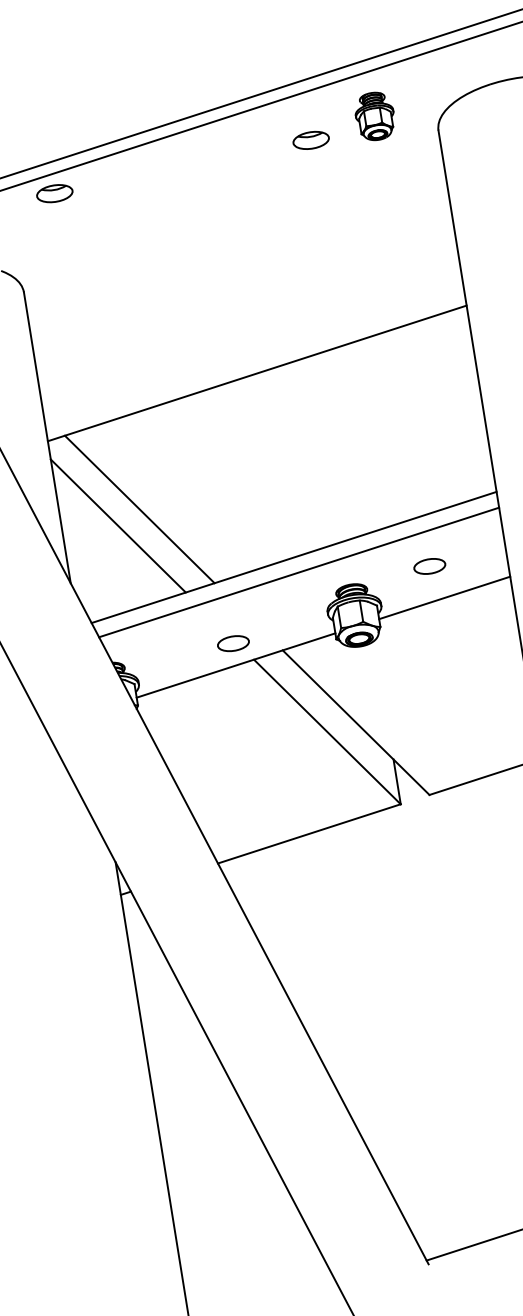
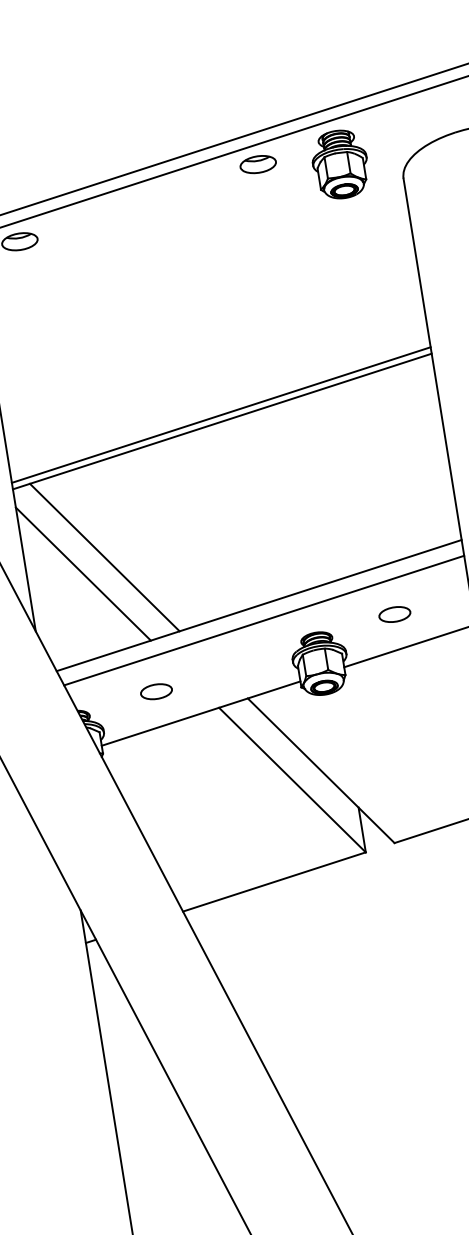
part: (374, 116) -> (339, 164), size x1.43
part: (310, 140) -> (257, 164), moved
line: (255, 366) -> (220, 414), added
part: (233, 643) -> (156, 691), moved

